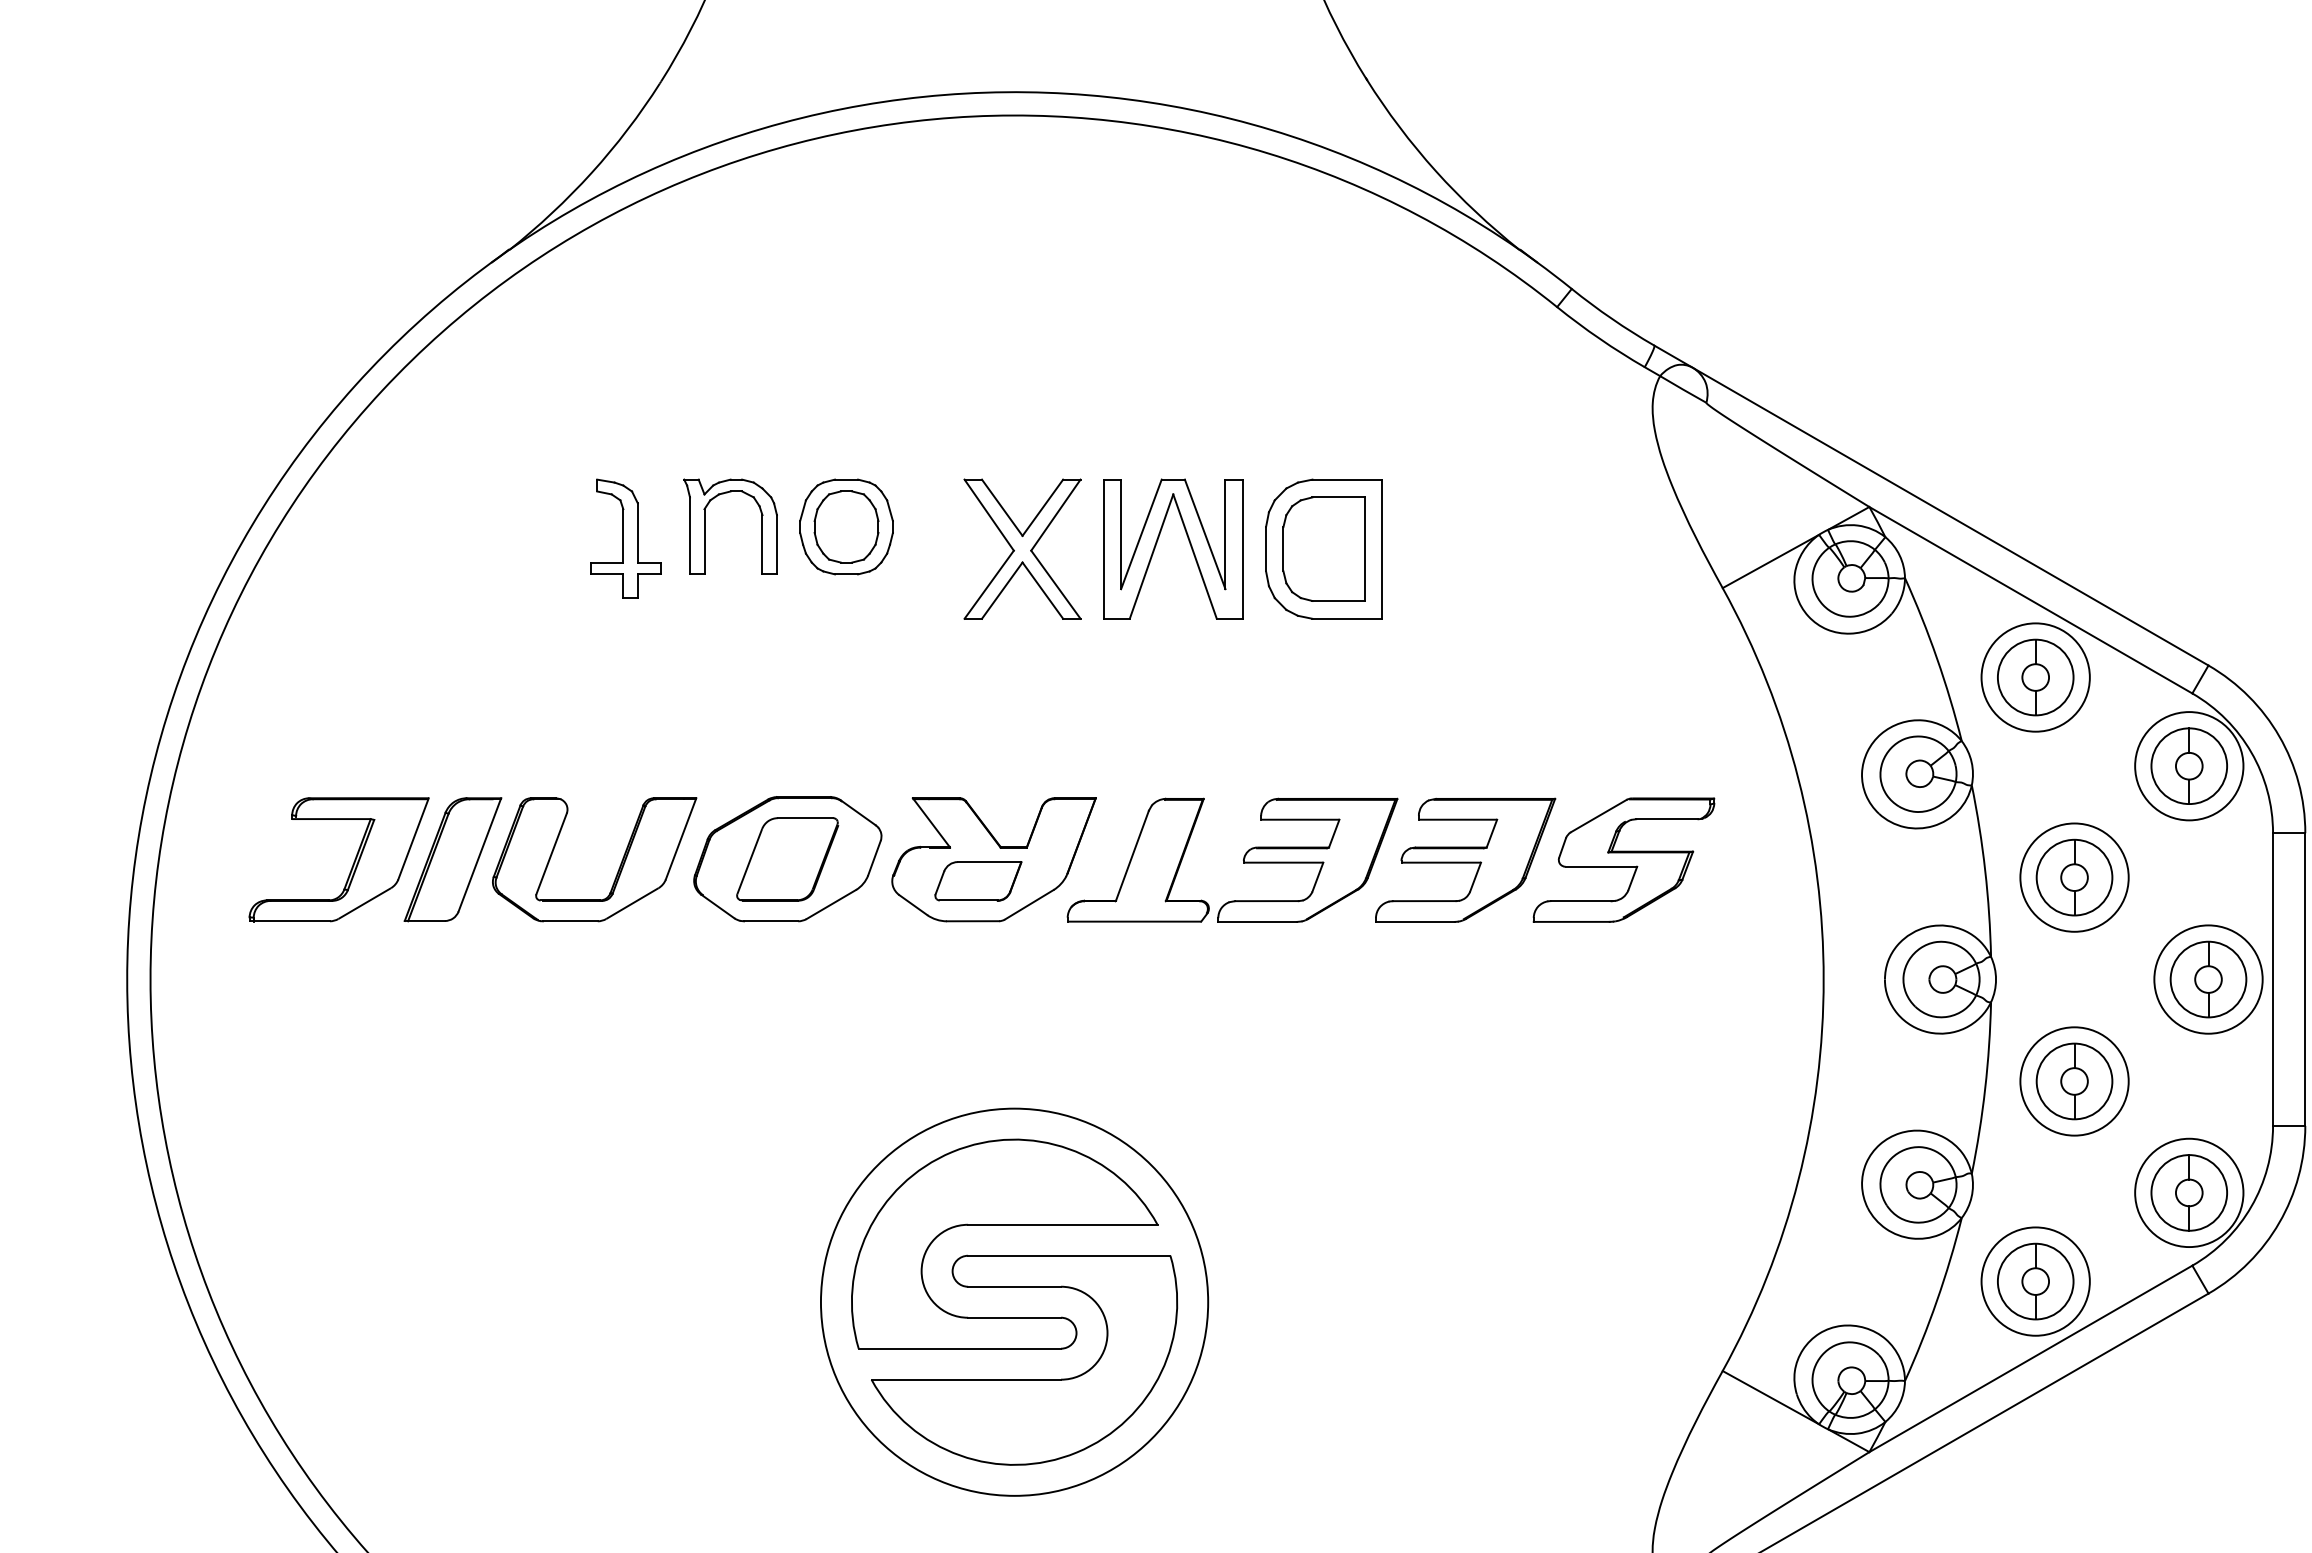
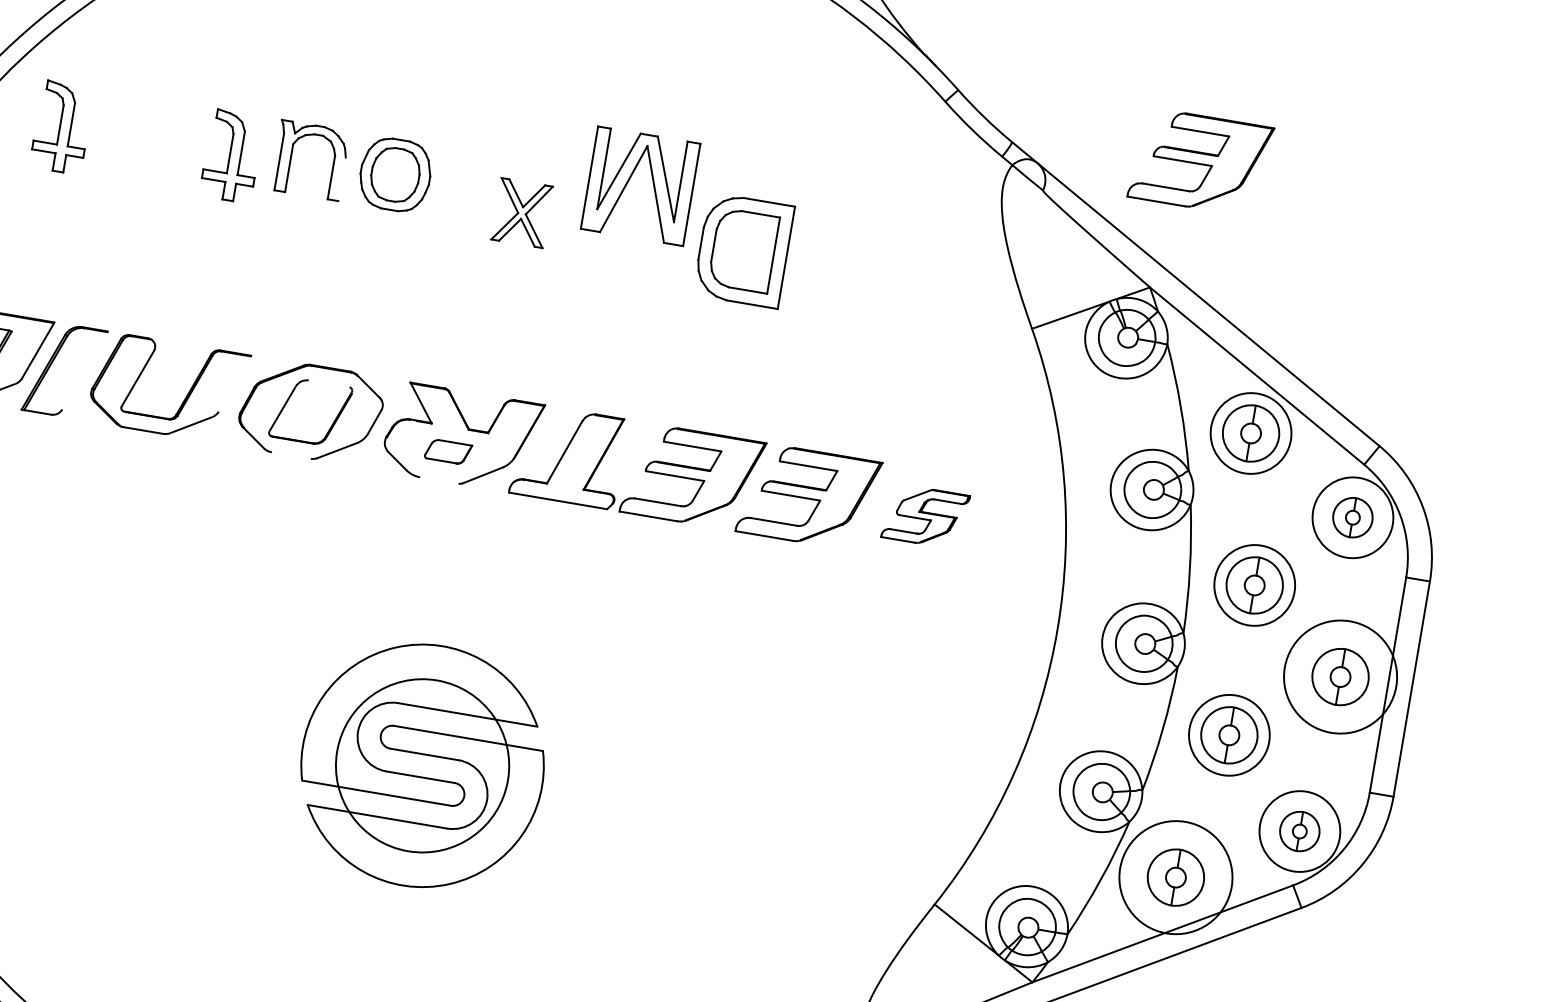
part: (1908, 329) -> (1200, 161), added
part: (394, 538) -> (61, 127), added
line: (776, 544) -> (341, 179), removed
part: (1189, 544) -> (653, 184), moved
part: (1022, 548) -> (522, 212), size x0.6
part: (2188, 765) -> (1352, 517), size x0.7
line: (805, 818) -> (329, 384), removed
line: (680, 838) -> (234, 383), removed
line: (479, 854) -> (84, 370), removed
part: (1623, 859) -> (925, 516), size x0.6
part: (978, 881) -> (448, 451), size x0.7
line: (771, 921) -> (291, 455), removed
line: (972, 921) -> (438, 480), removed
circle: (2208, 979) -> (1340, 677), size x1.4
part: (2188, 1192) -> (1299, 831), size x0.7
circle: (2035, 1281) -> (1175, 877), size x1.4
circle: (1014, 1301) -> (422, 765), size x0.6

